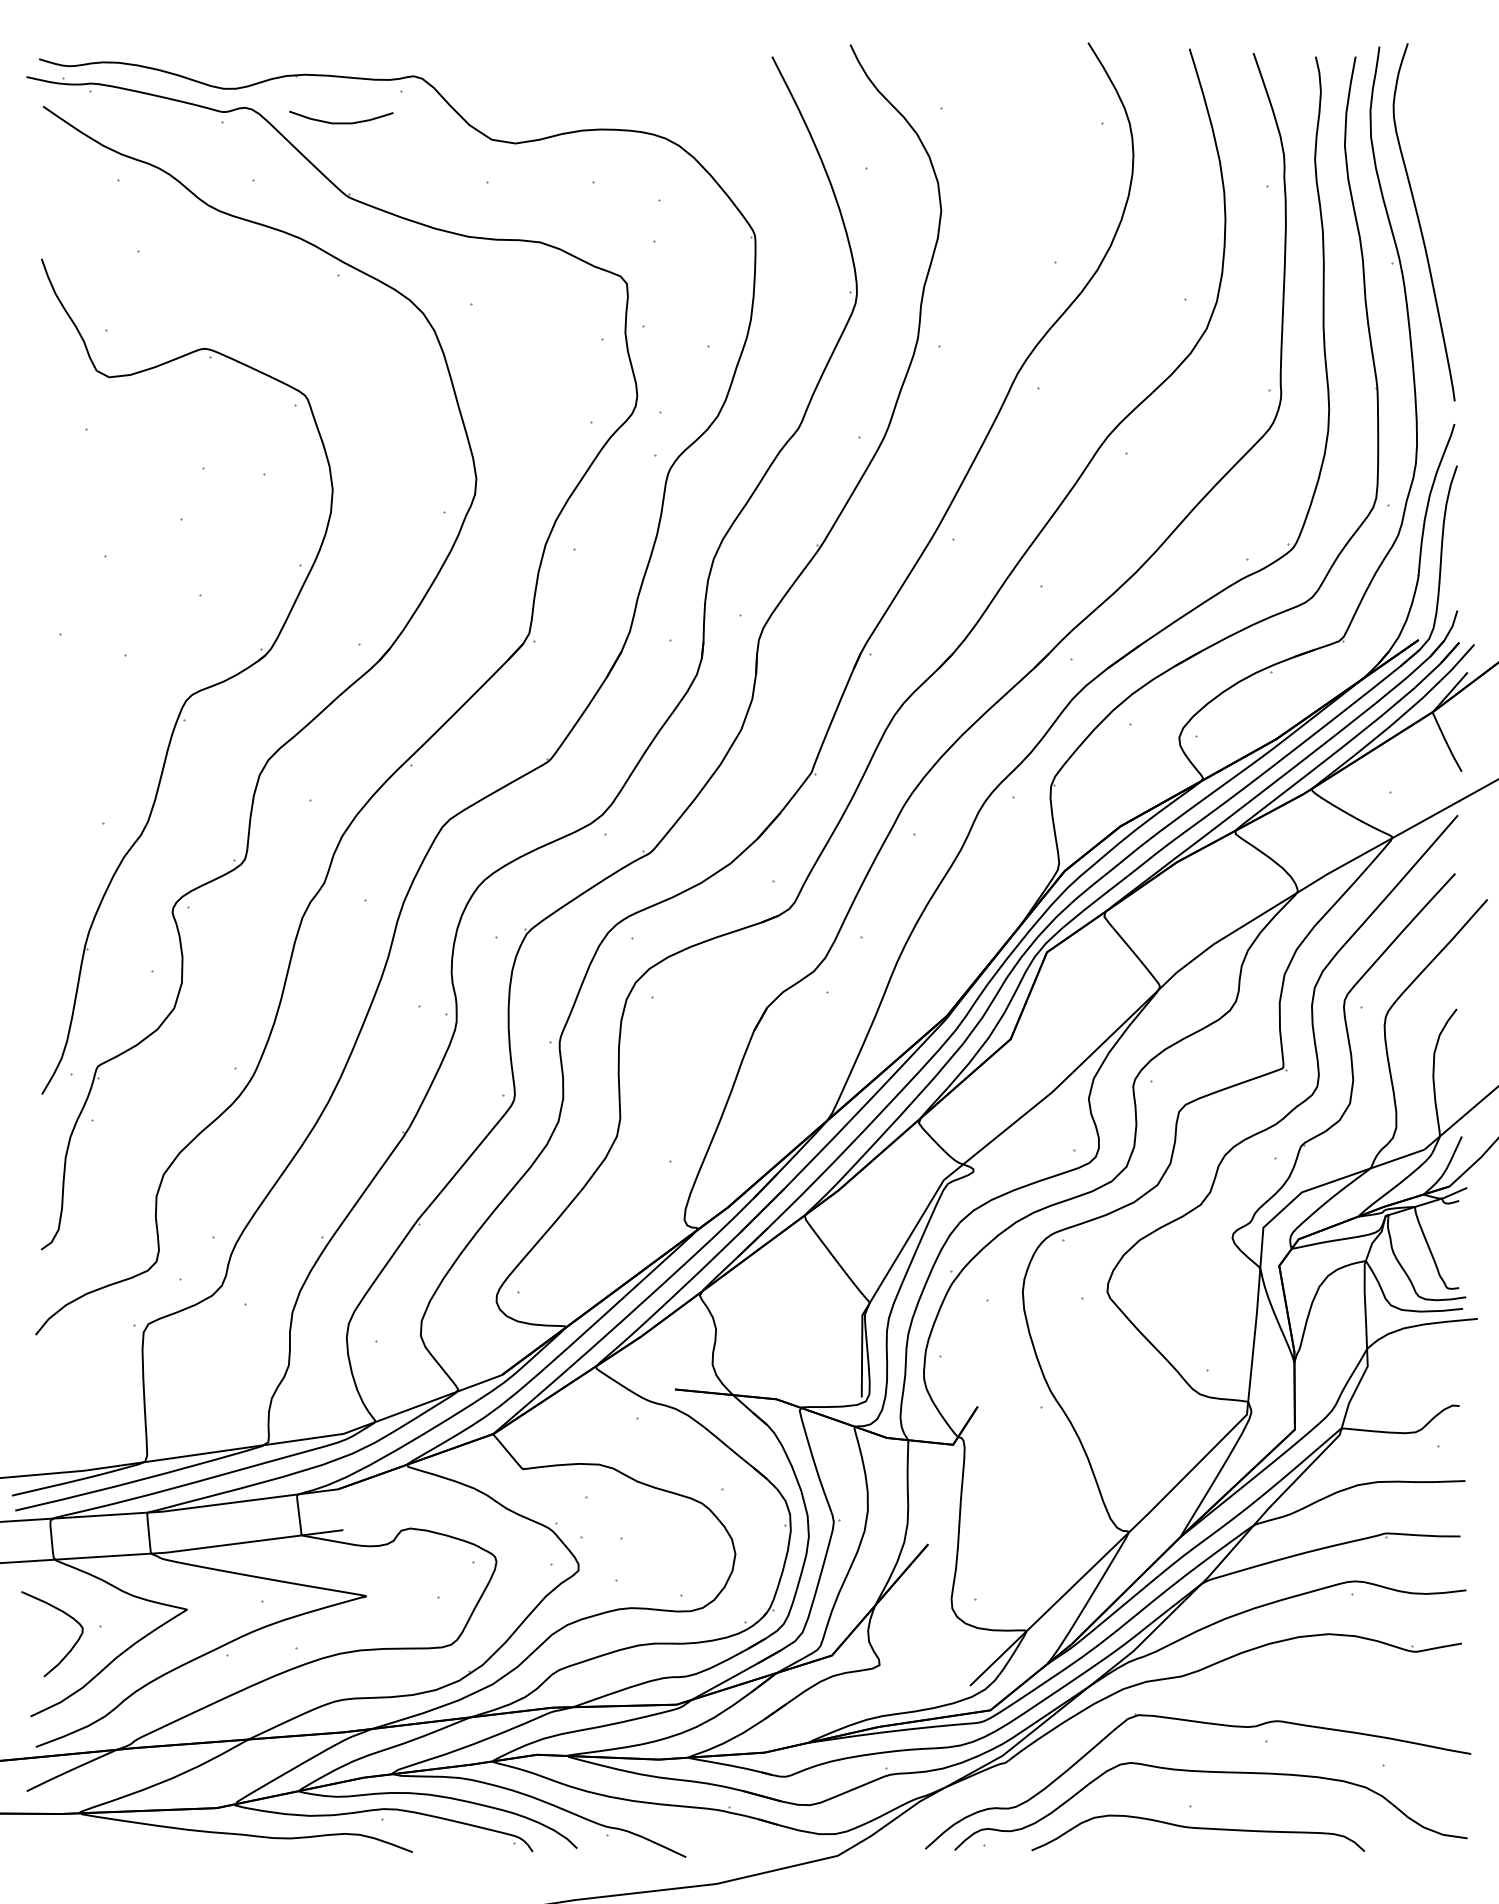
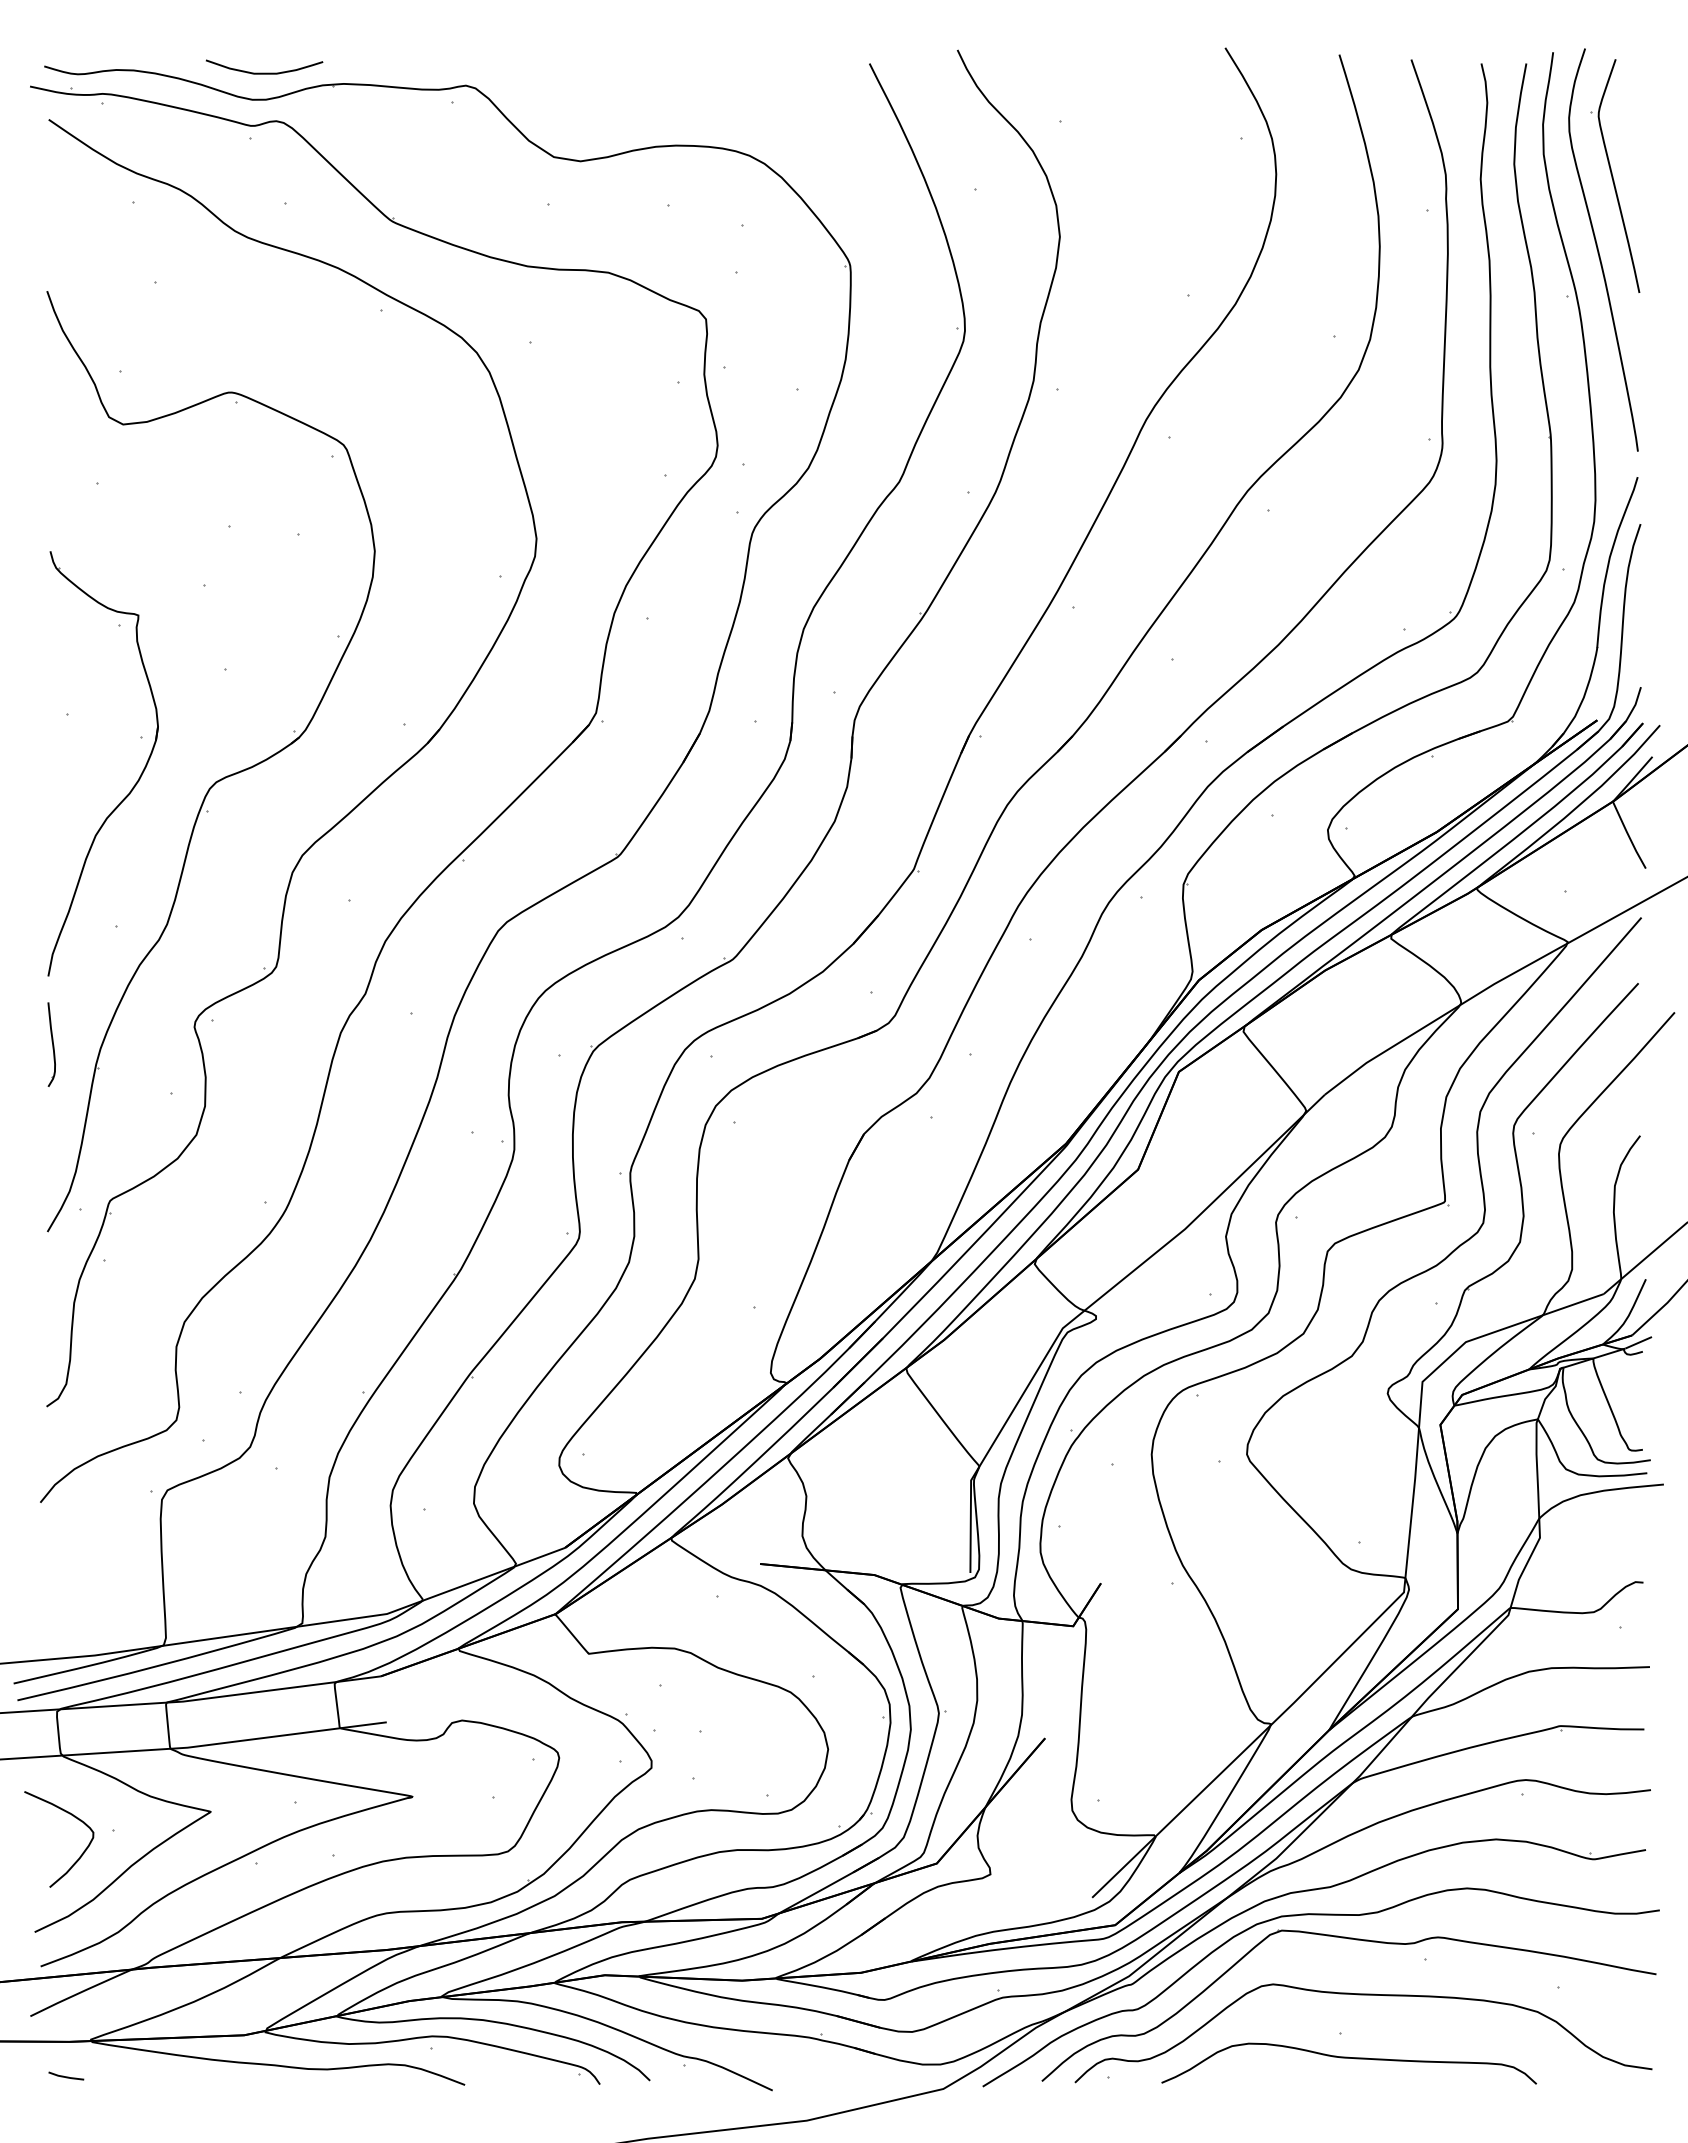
curve: (341, 122) -> (264, 72), moved
part: (1434, 156) -> (1615, 175), added
part: (119, 697) -> (134, 784), added
part: (45, 928) -> (51, 1044), added
curve: (1172, 1701) -> (1320, 1915), added
line: (58, 1844) -> (66, 2076), added

